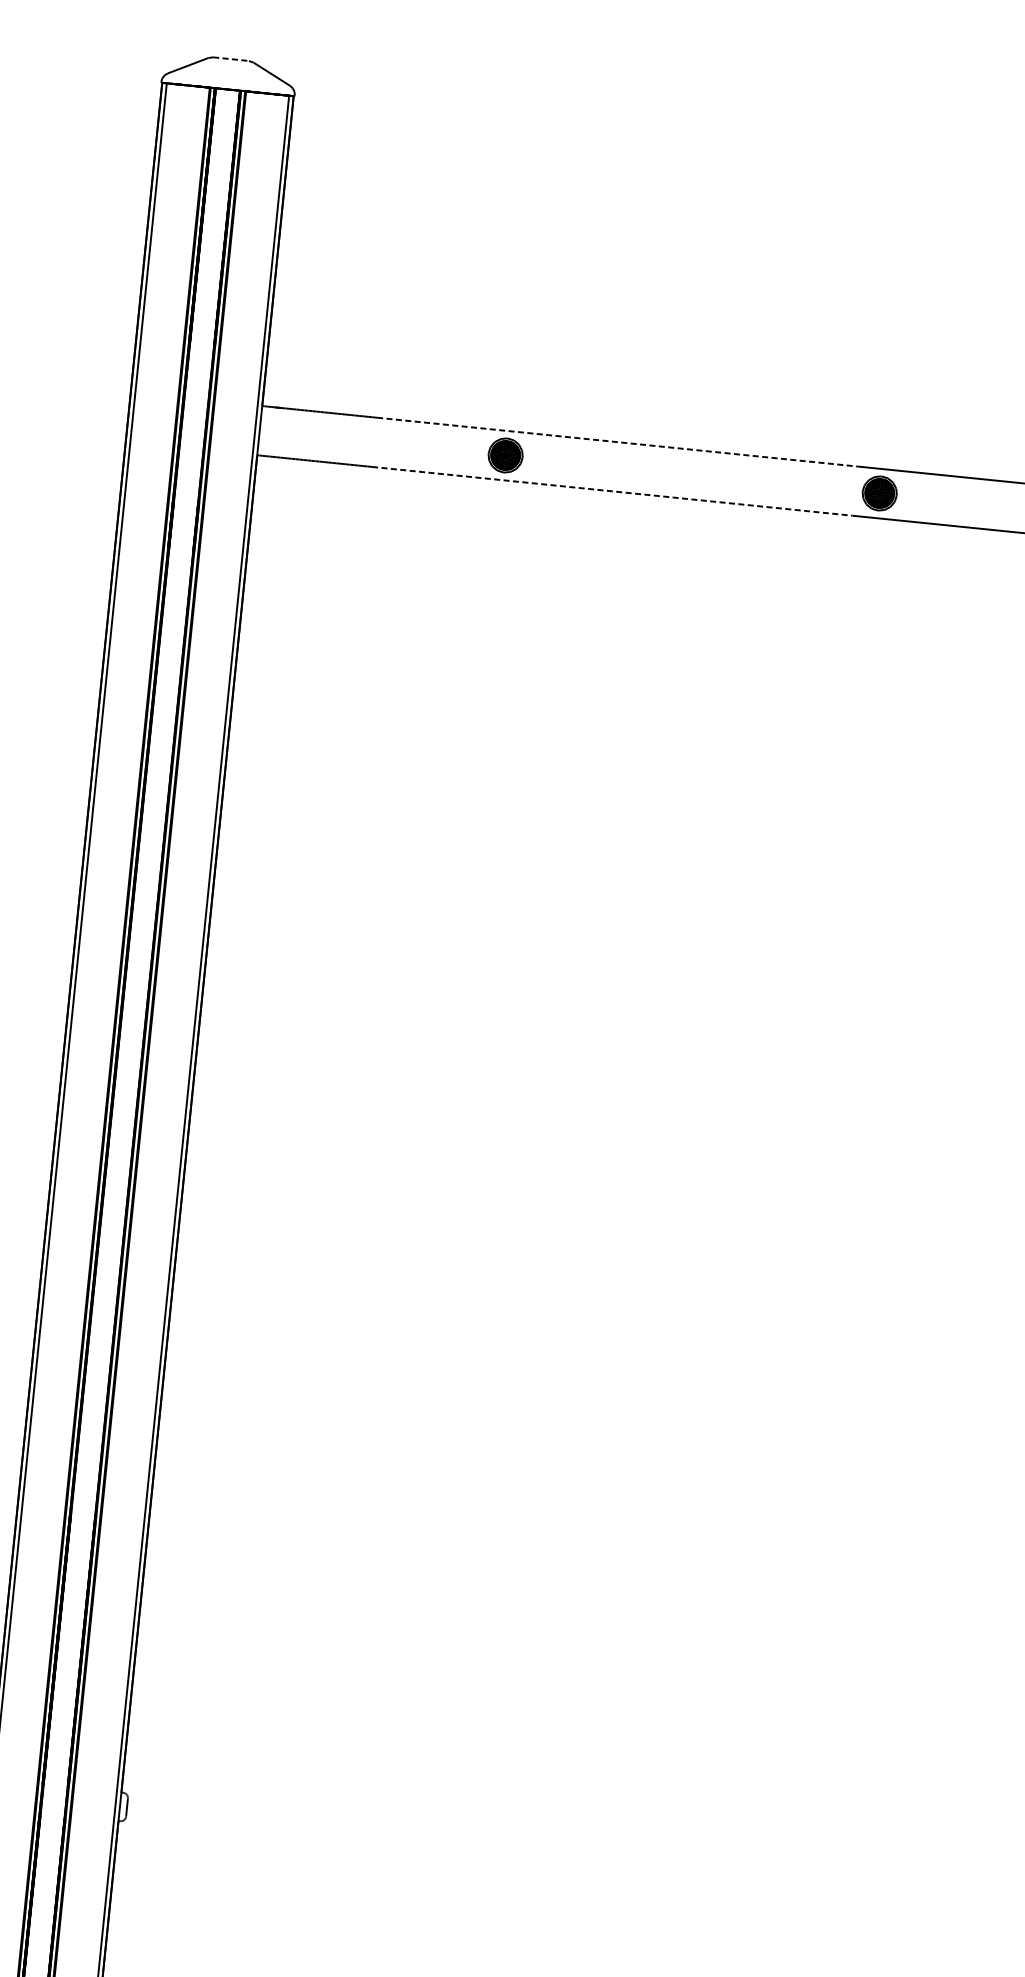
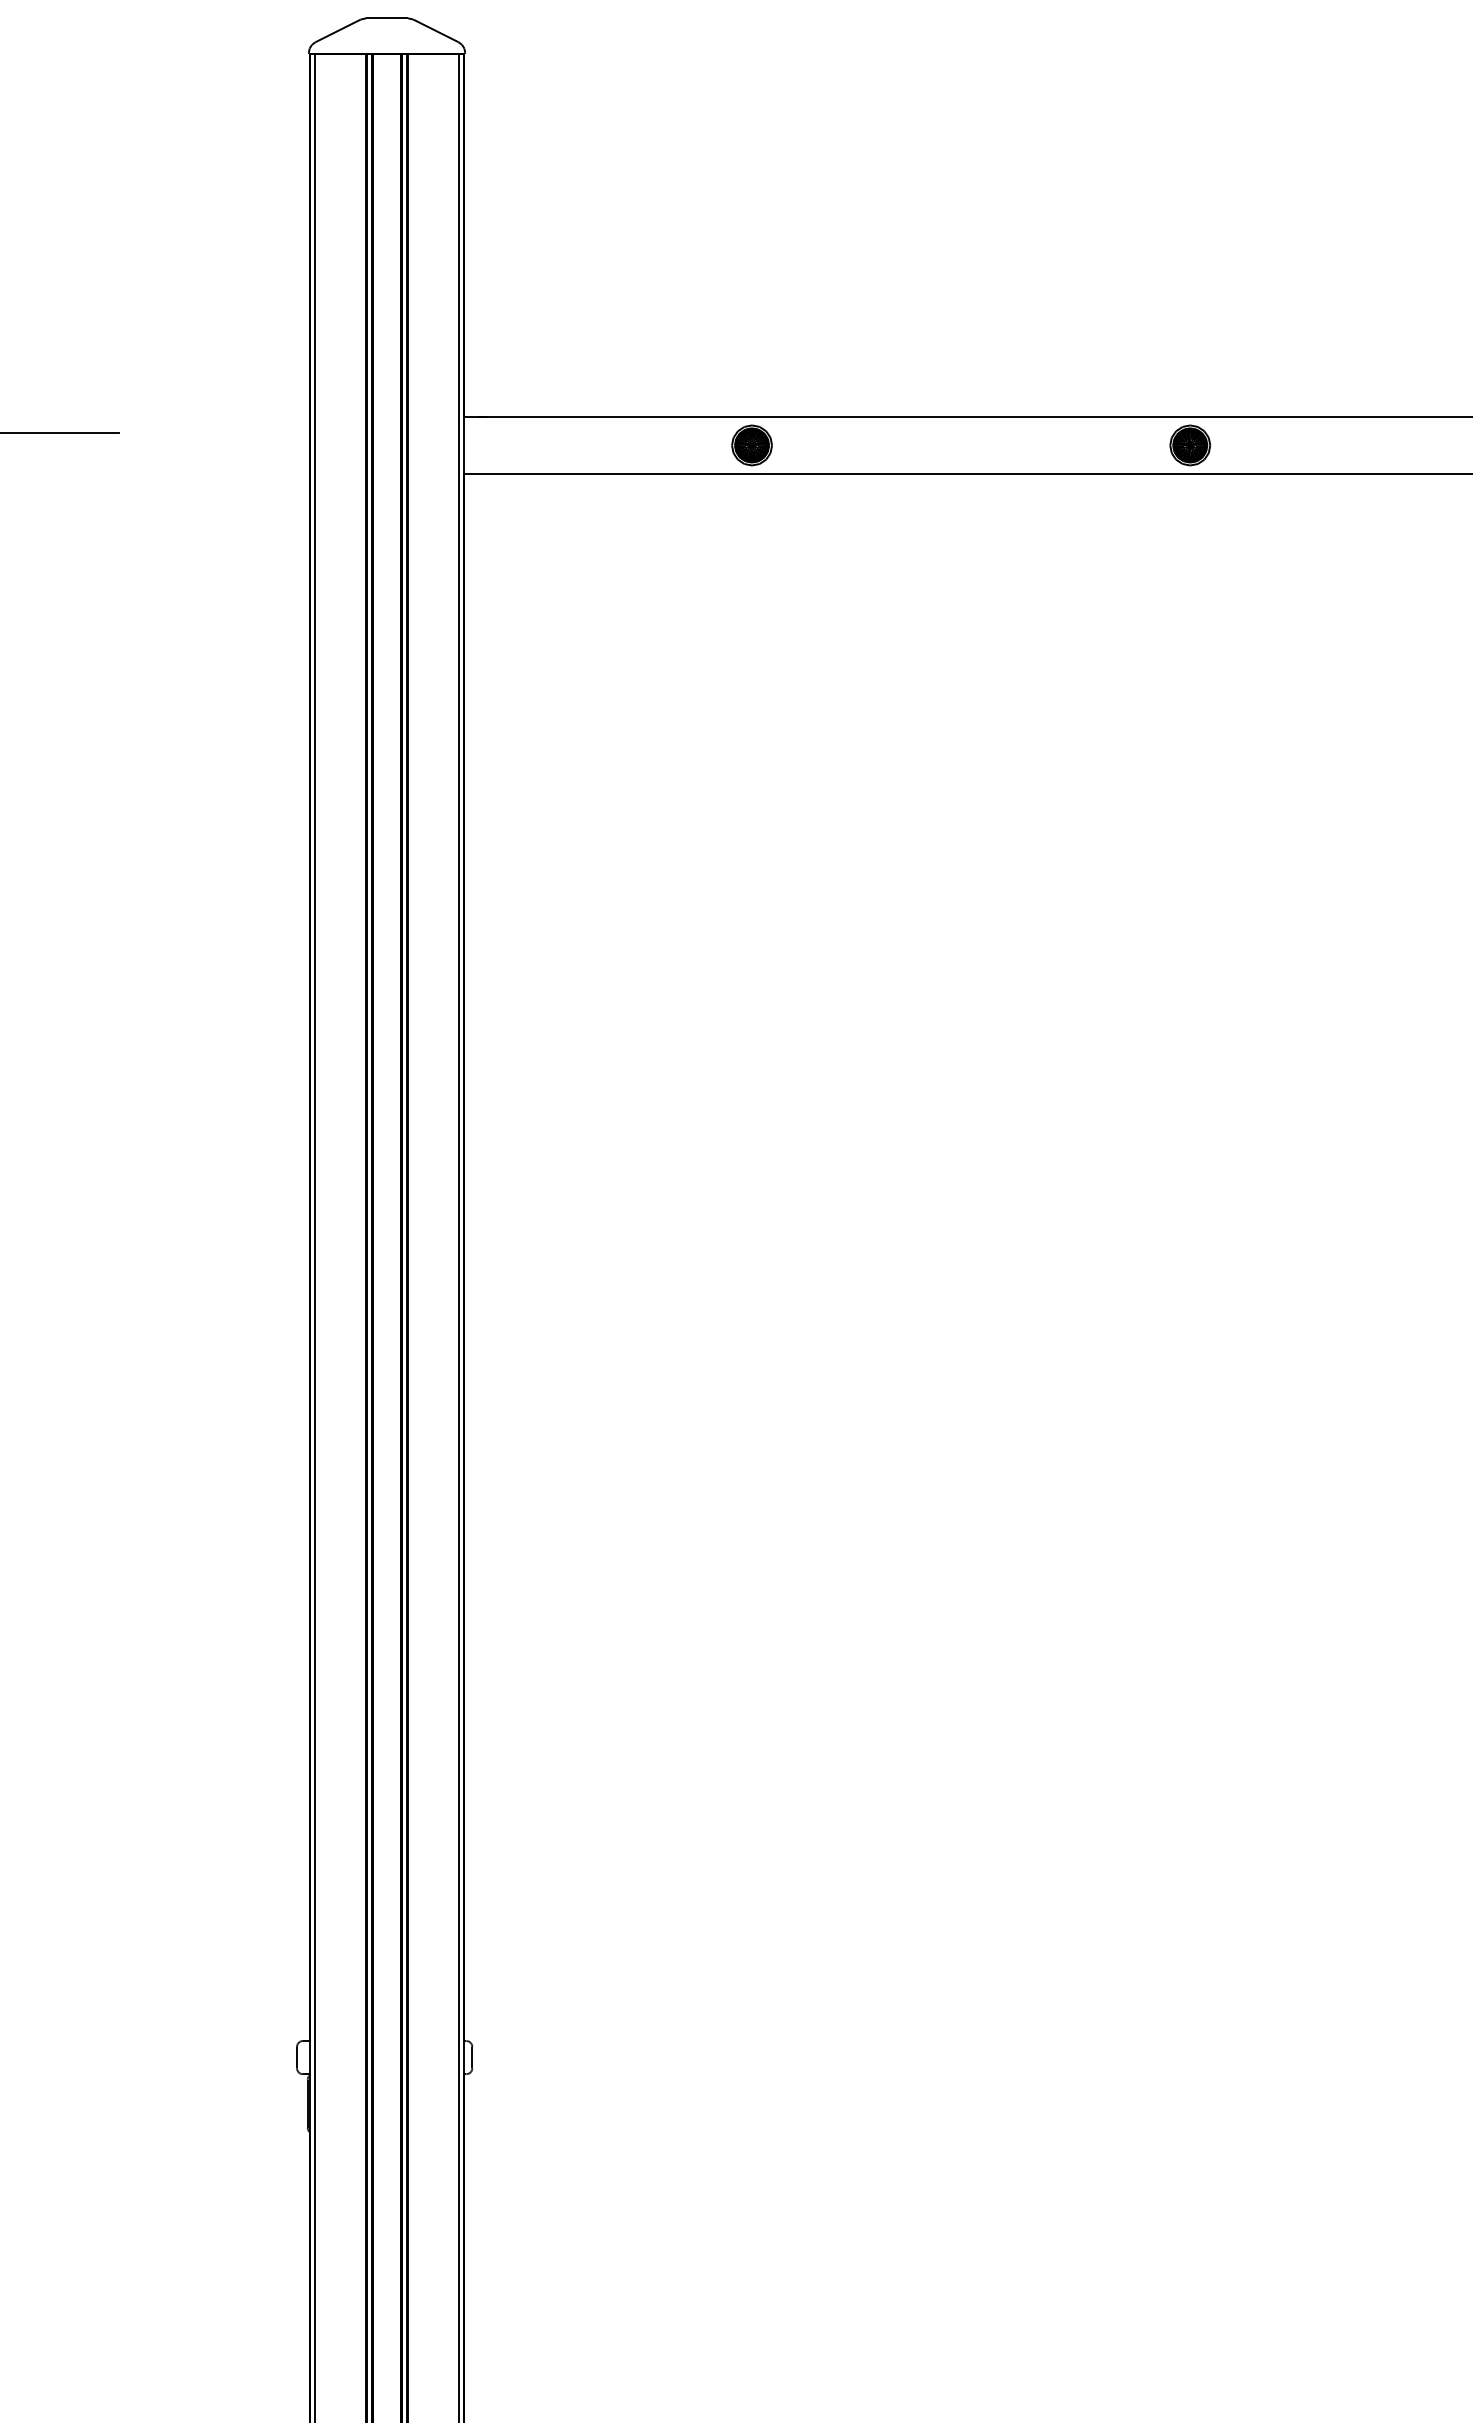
line: (231, 59) -> (387, 18), dashed -> solid
line: (617, 441) -> (880, 416), dashed -> solid
line: (612, 491) -> (880, 474), dashed -> solid

